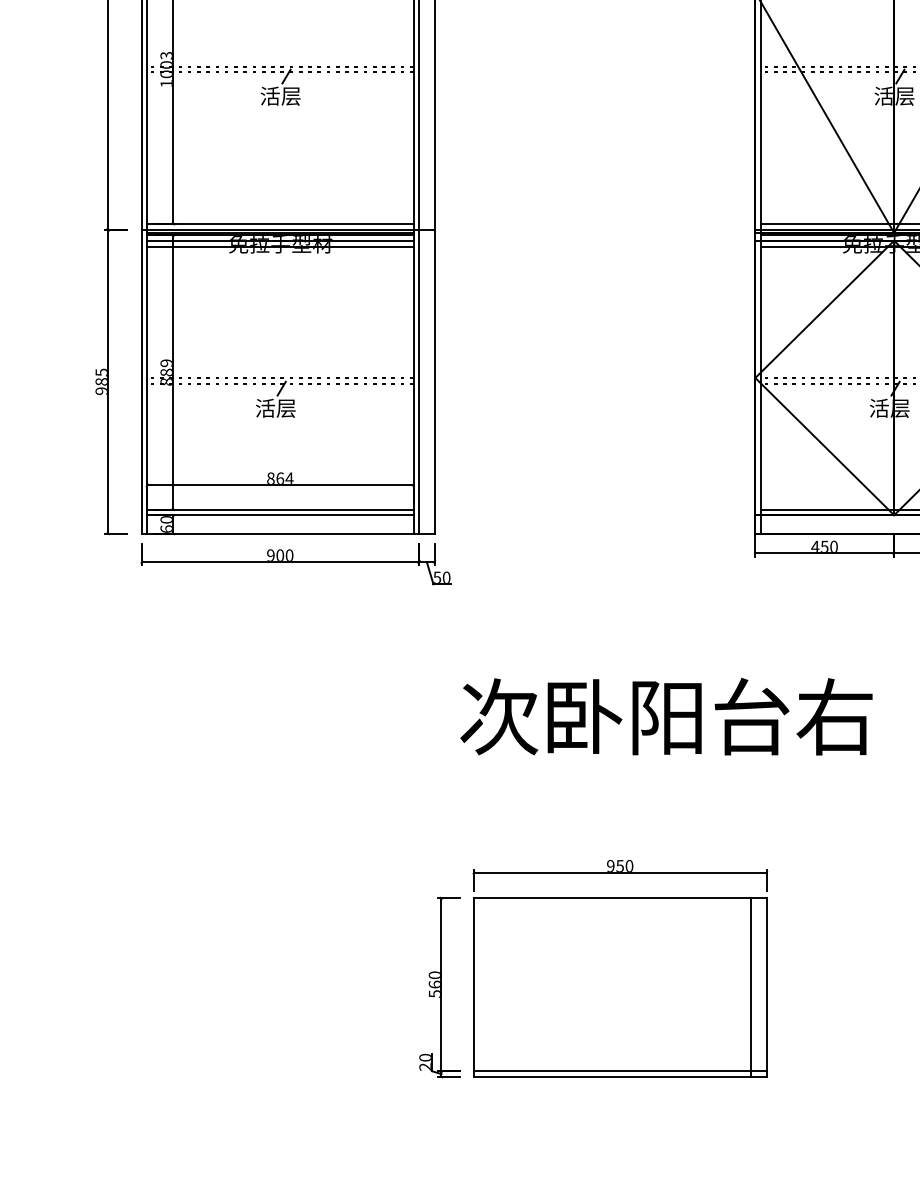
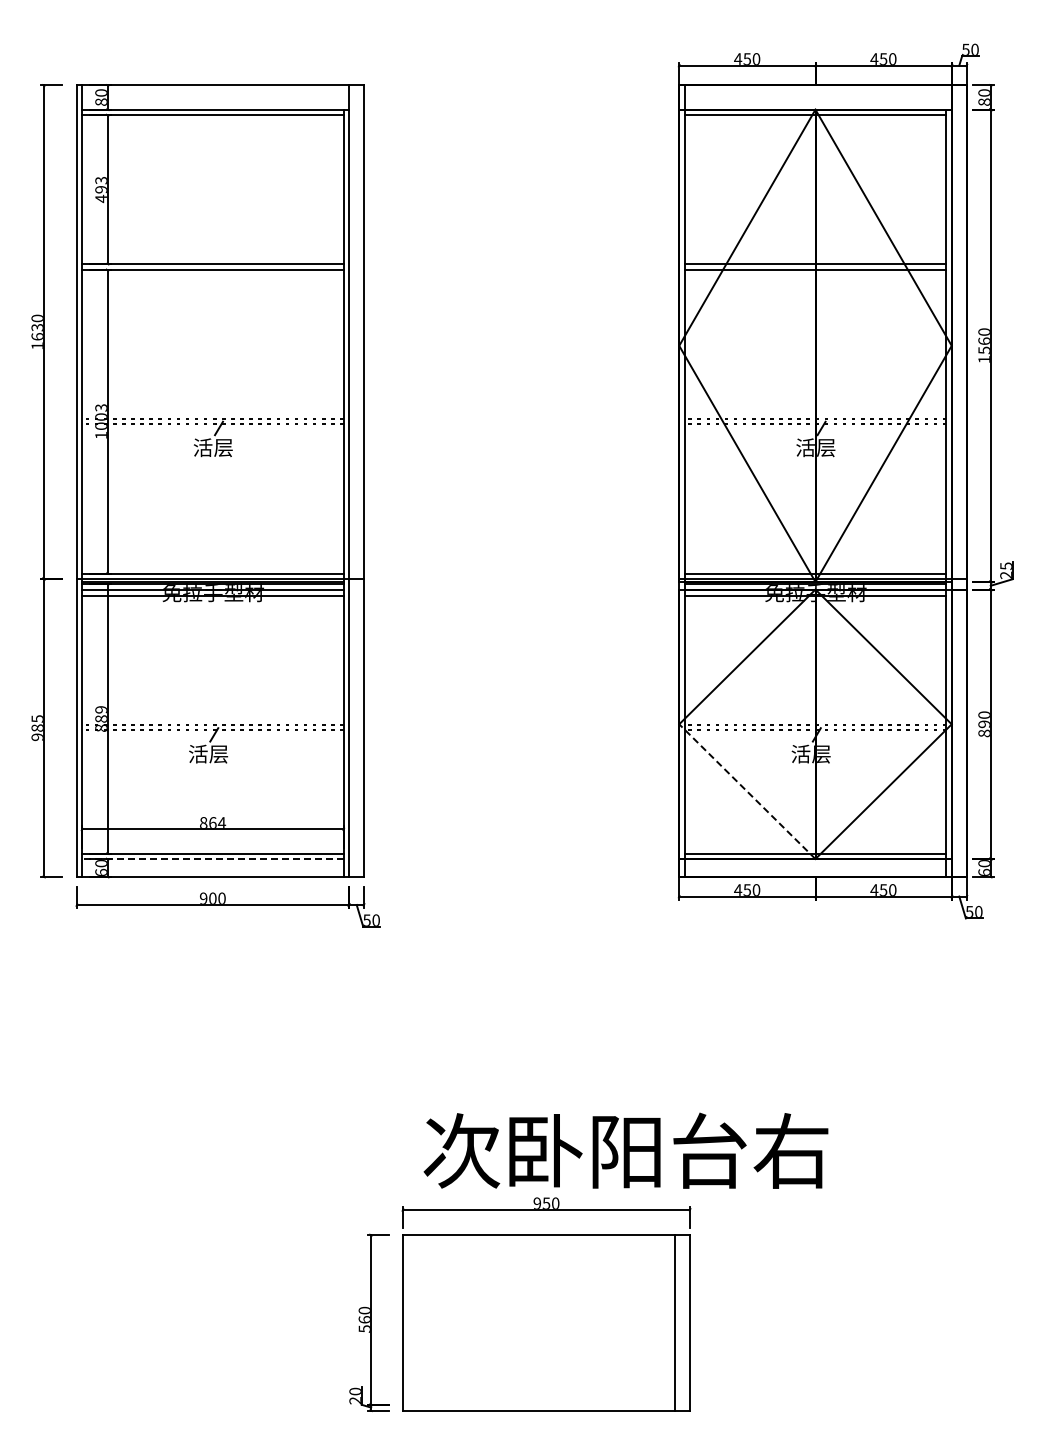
line: (824, 446) -> (747, 791), solid -> dashed
line: (279, 515) -> (212, 859), solid -> dashed
text: (665, 716) -> (625, 1150), moved
line: (620, 1070) -> (546, 1404), removed

